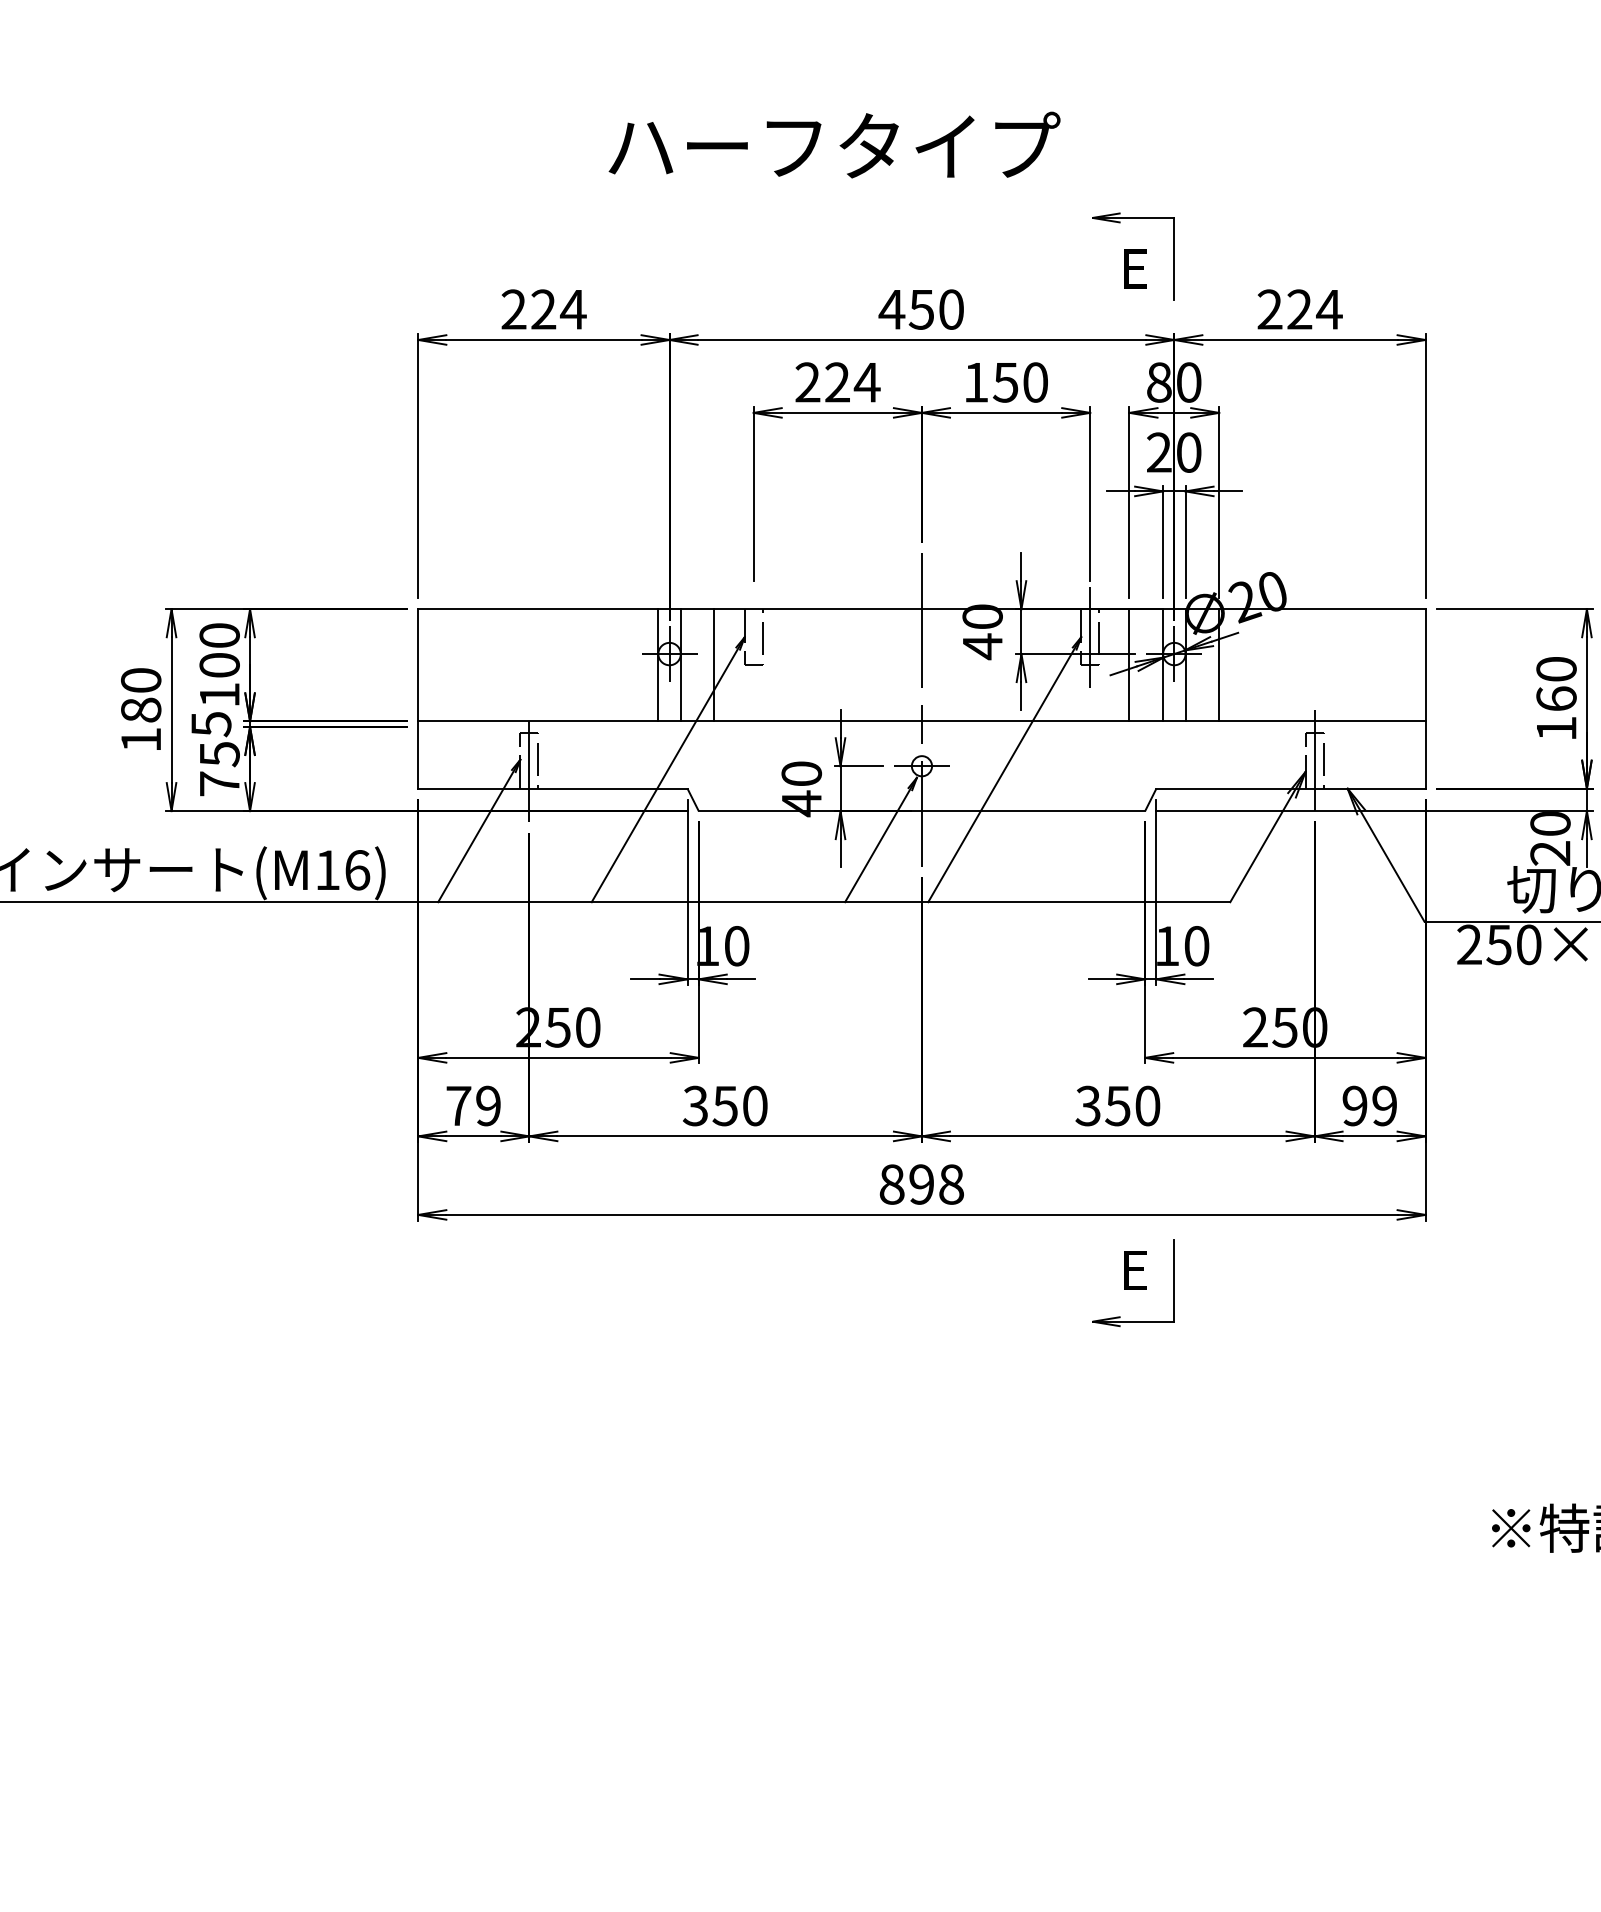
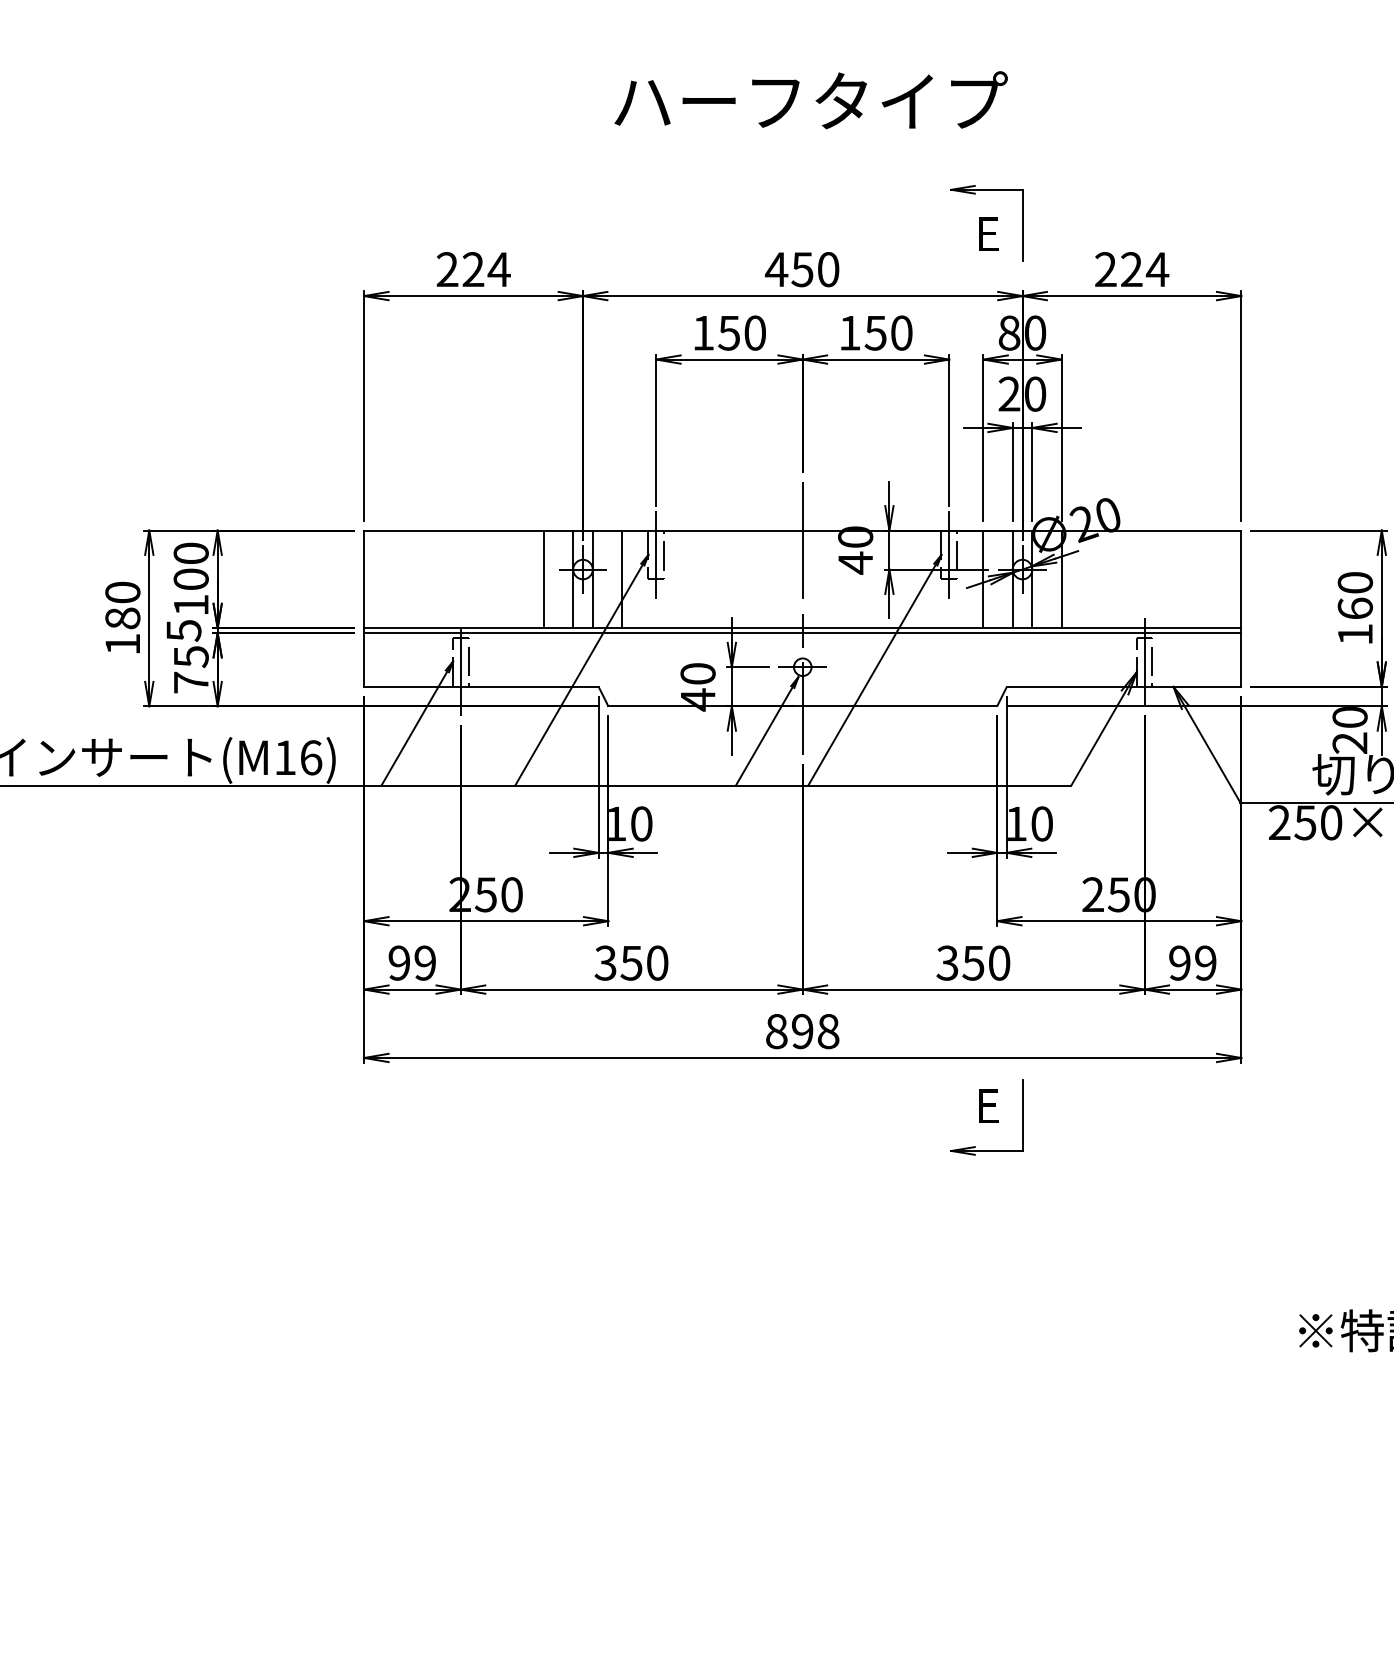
text: (834, 144) -> (811, 99), moved
text: (837, 382) -> (729, 333), 224 -> 150
line: (753, 636) -> (656, 554), added
line: (624, 665) -> (543, 579), added
line: (921, 726) -> (802, 632), added
text: (458, 1105) -> (399, 962), 79 -> 99

